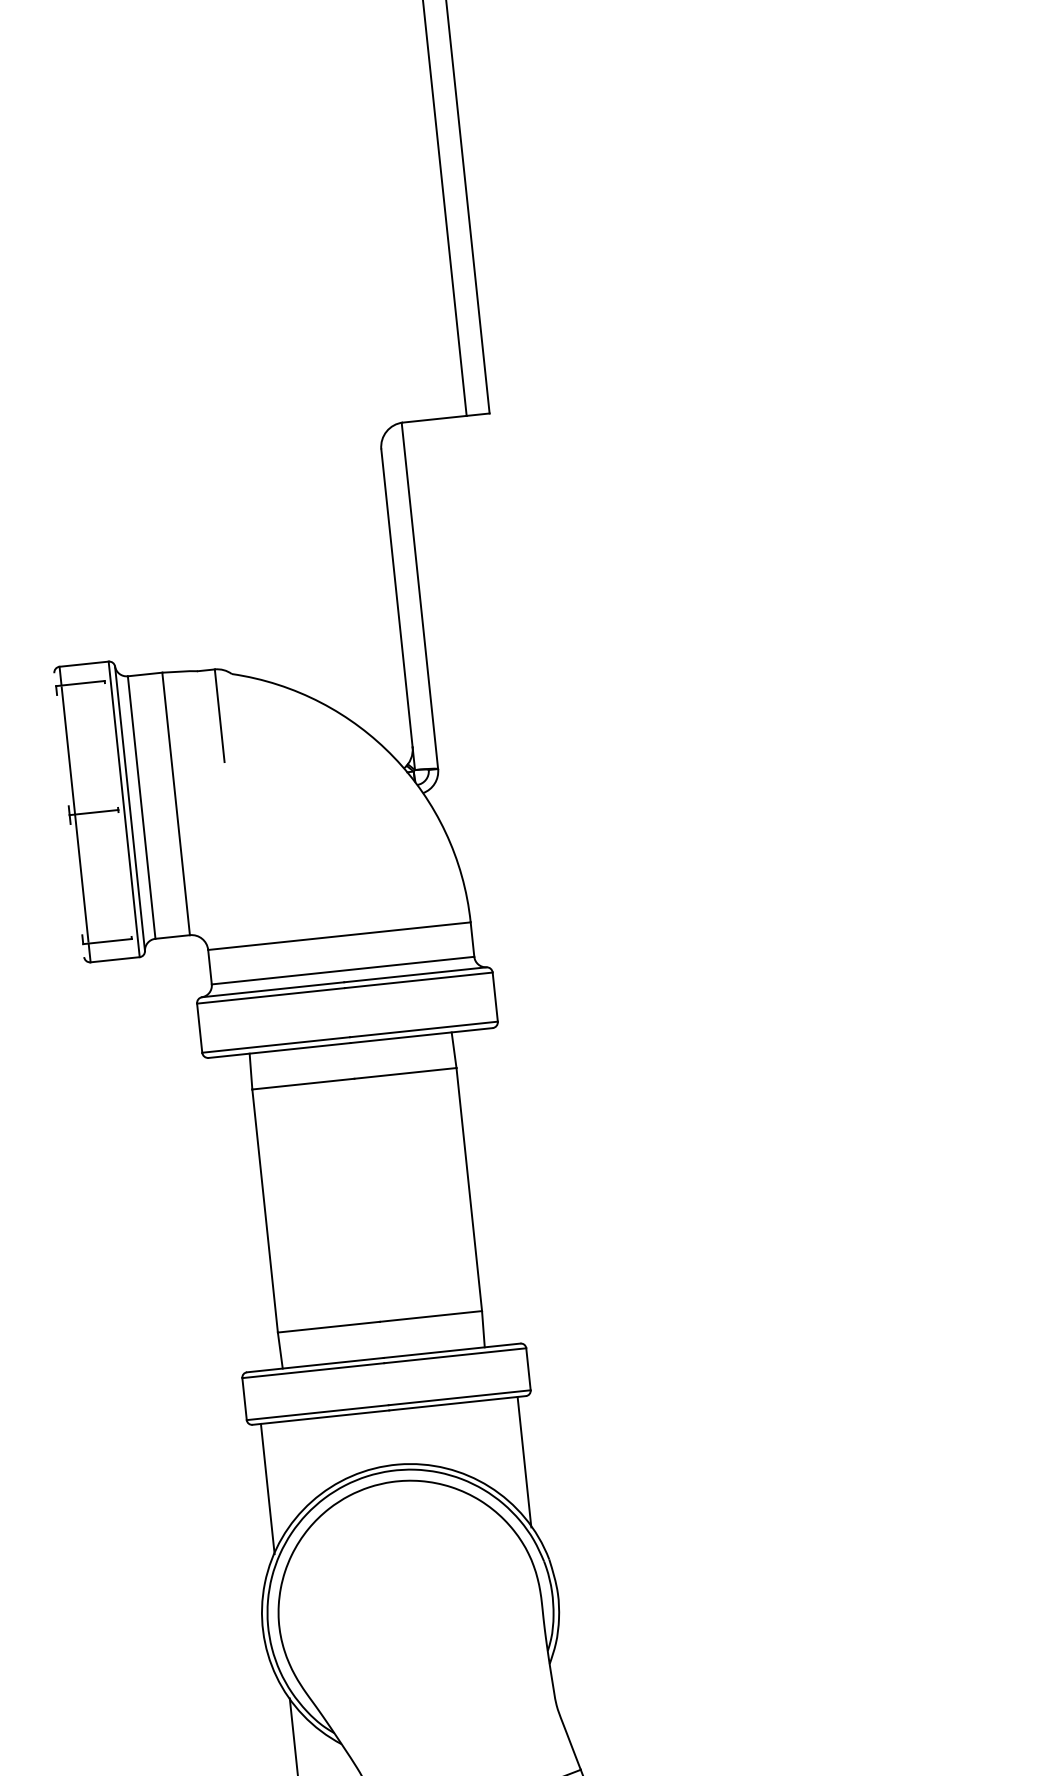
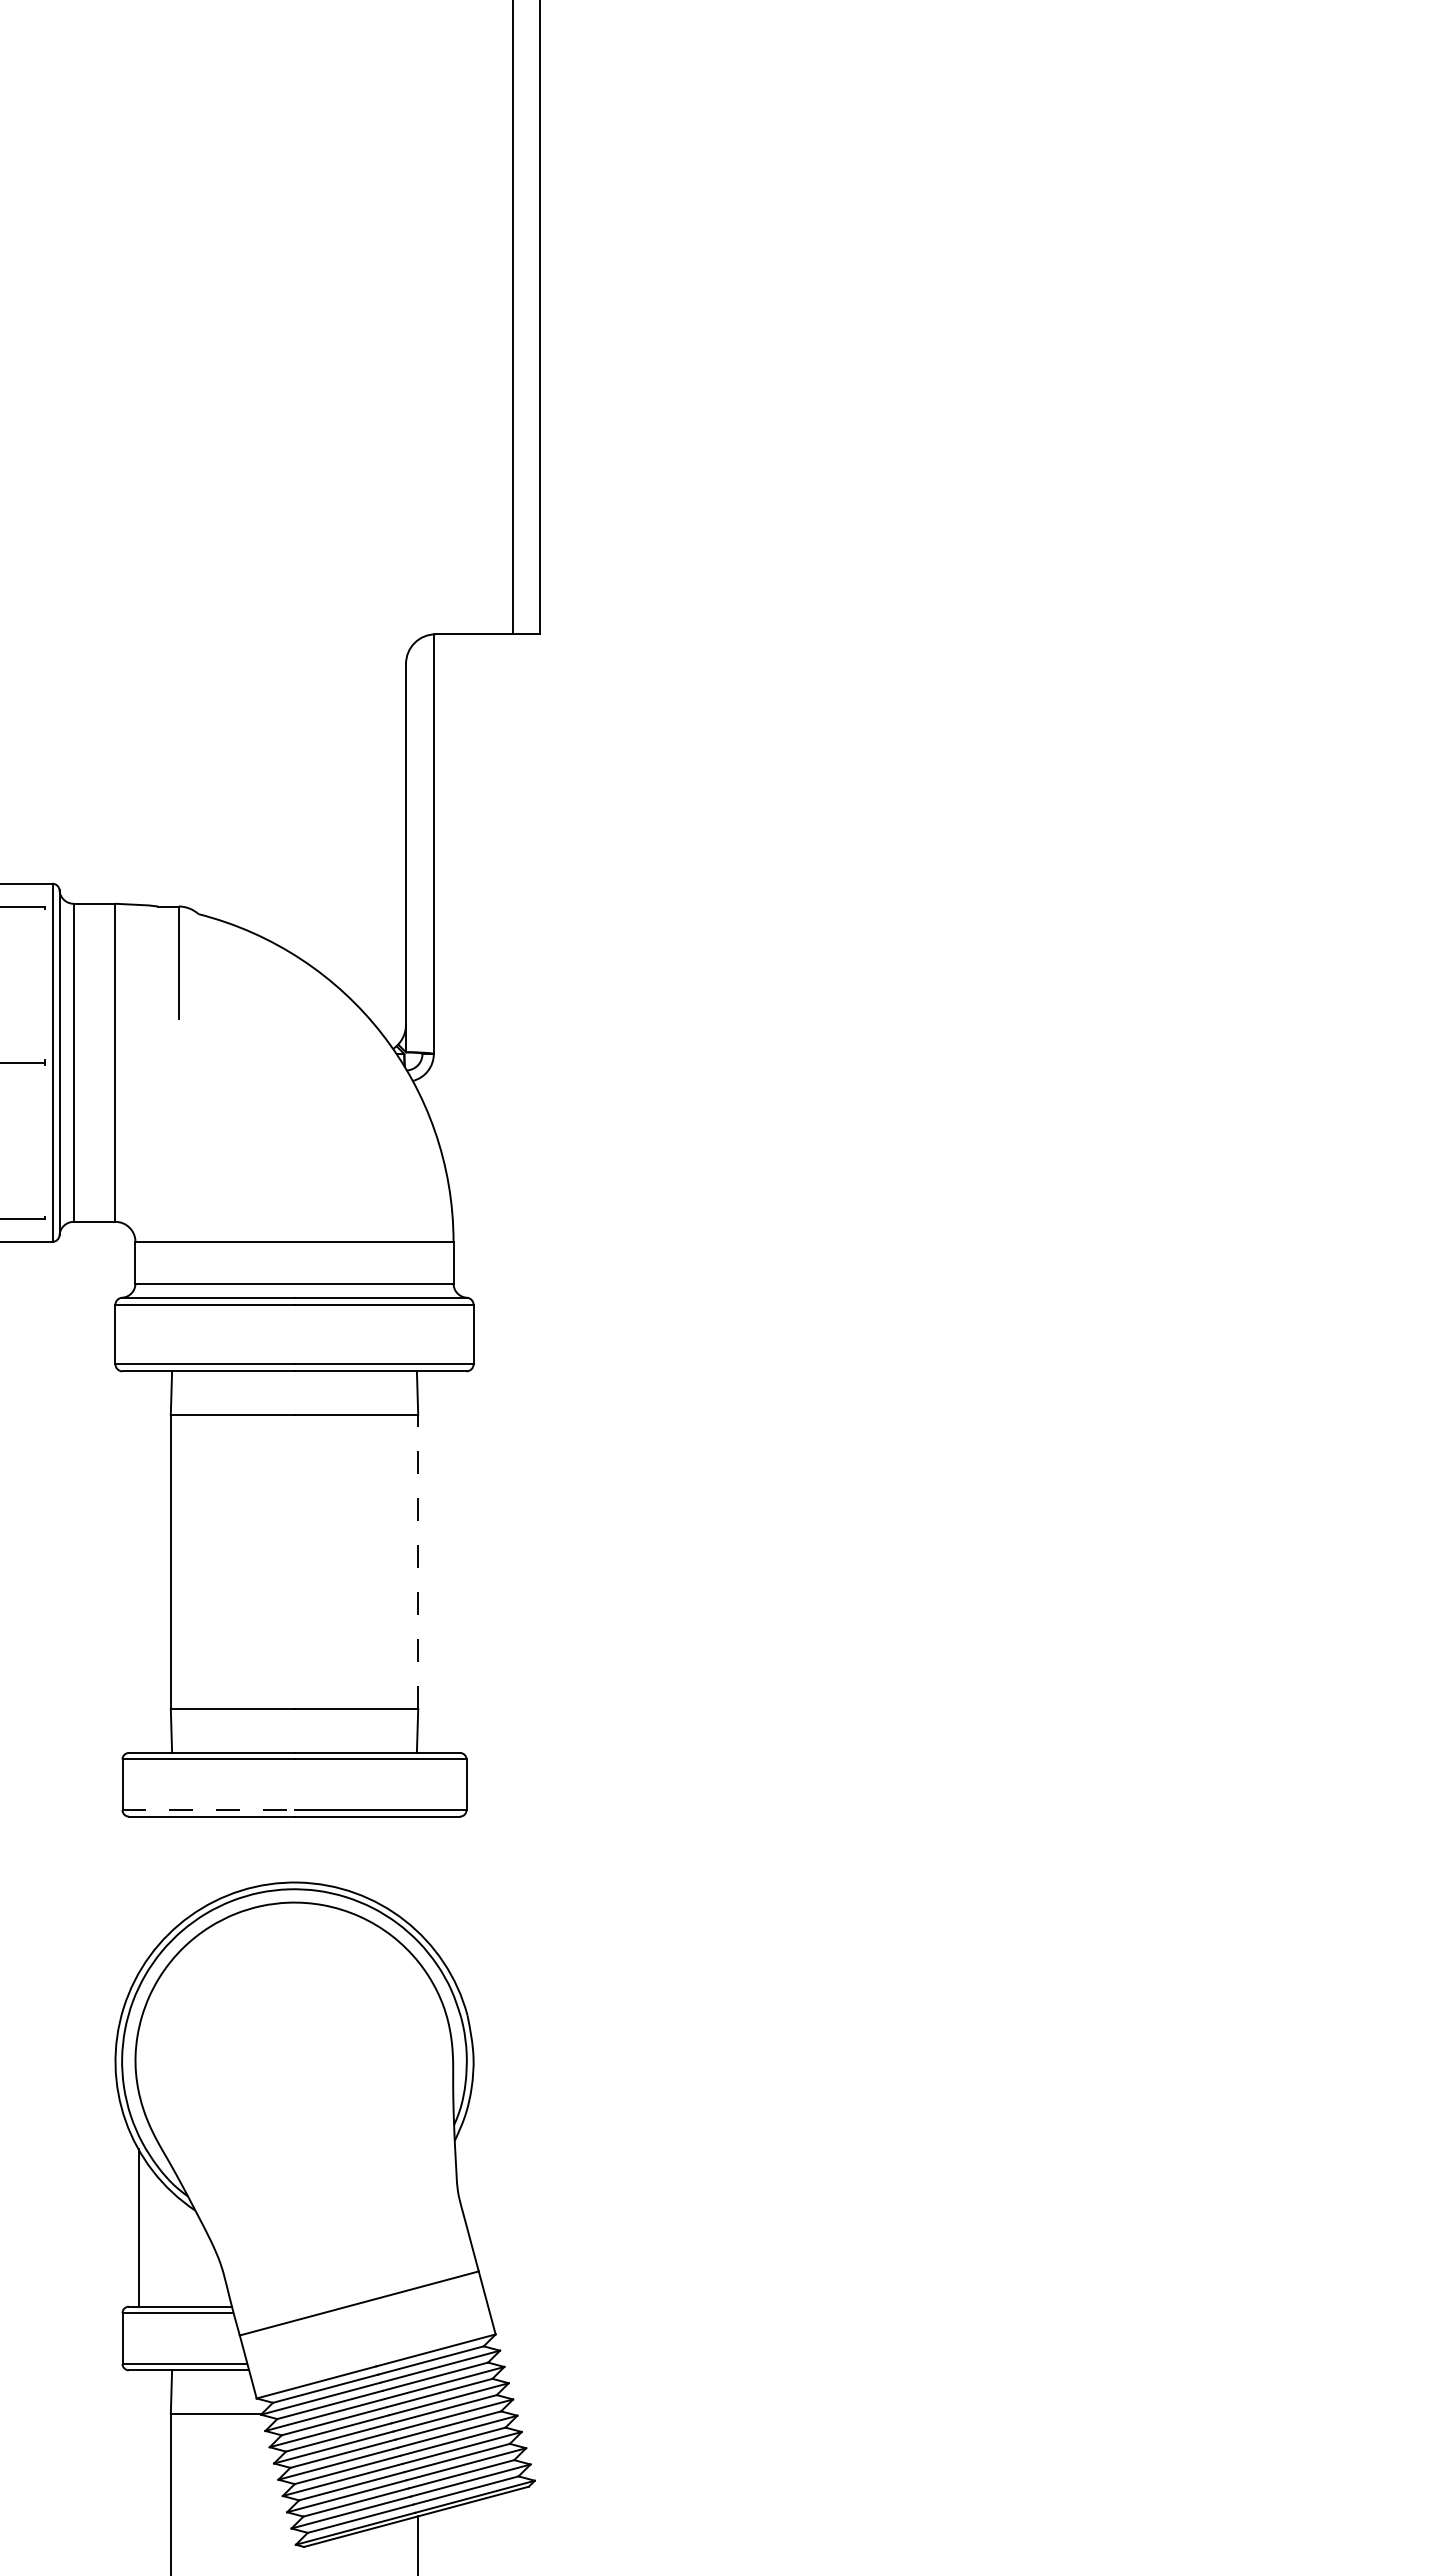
line: (469, 1189) -> (418, 1561), solid -> dashed
line: (317, 1412) -> (208, 1810), solid -> dashed
line: (524, 1462) -> (450, 1895), removed
line: (268, 1489) -> (139, 1895), removed

